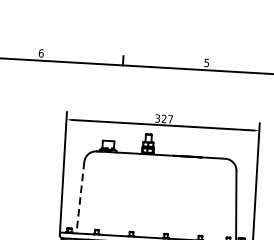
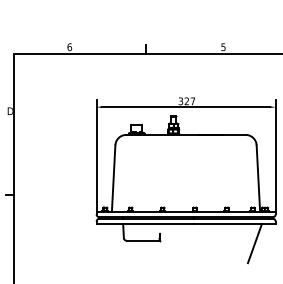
line: (80, 198) -> (113, 179), dashed -> solid

